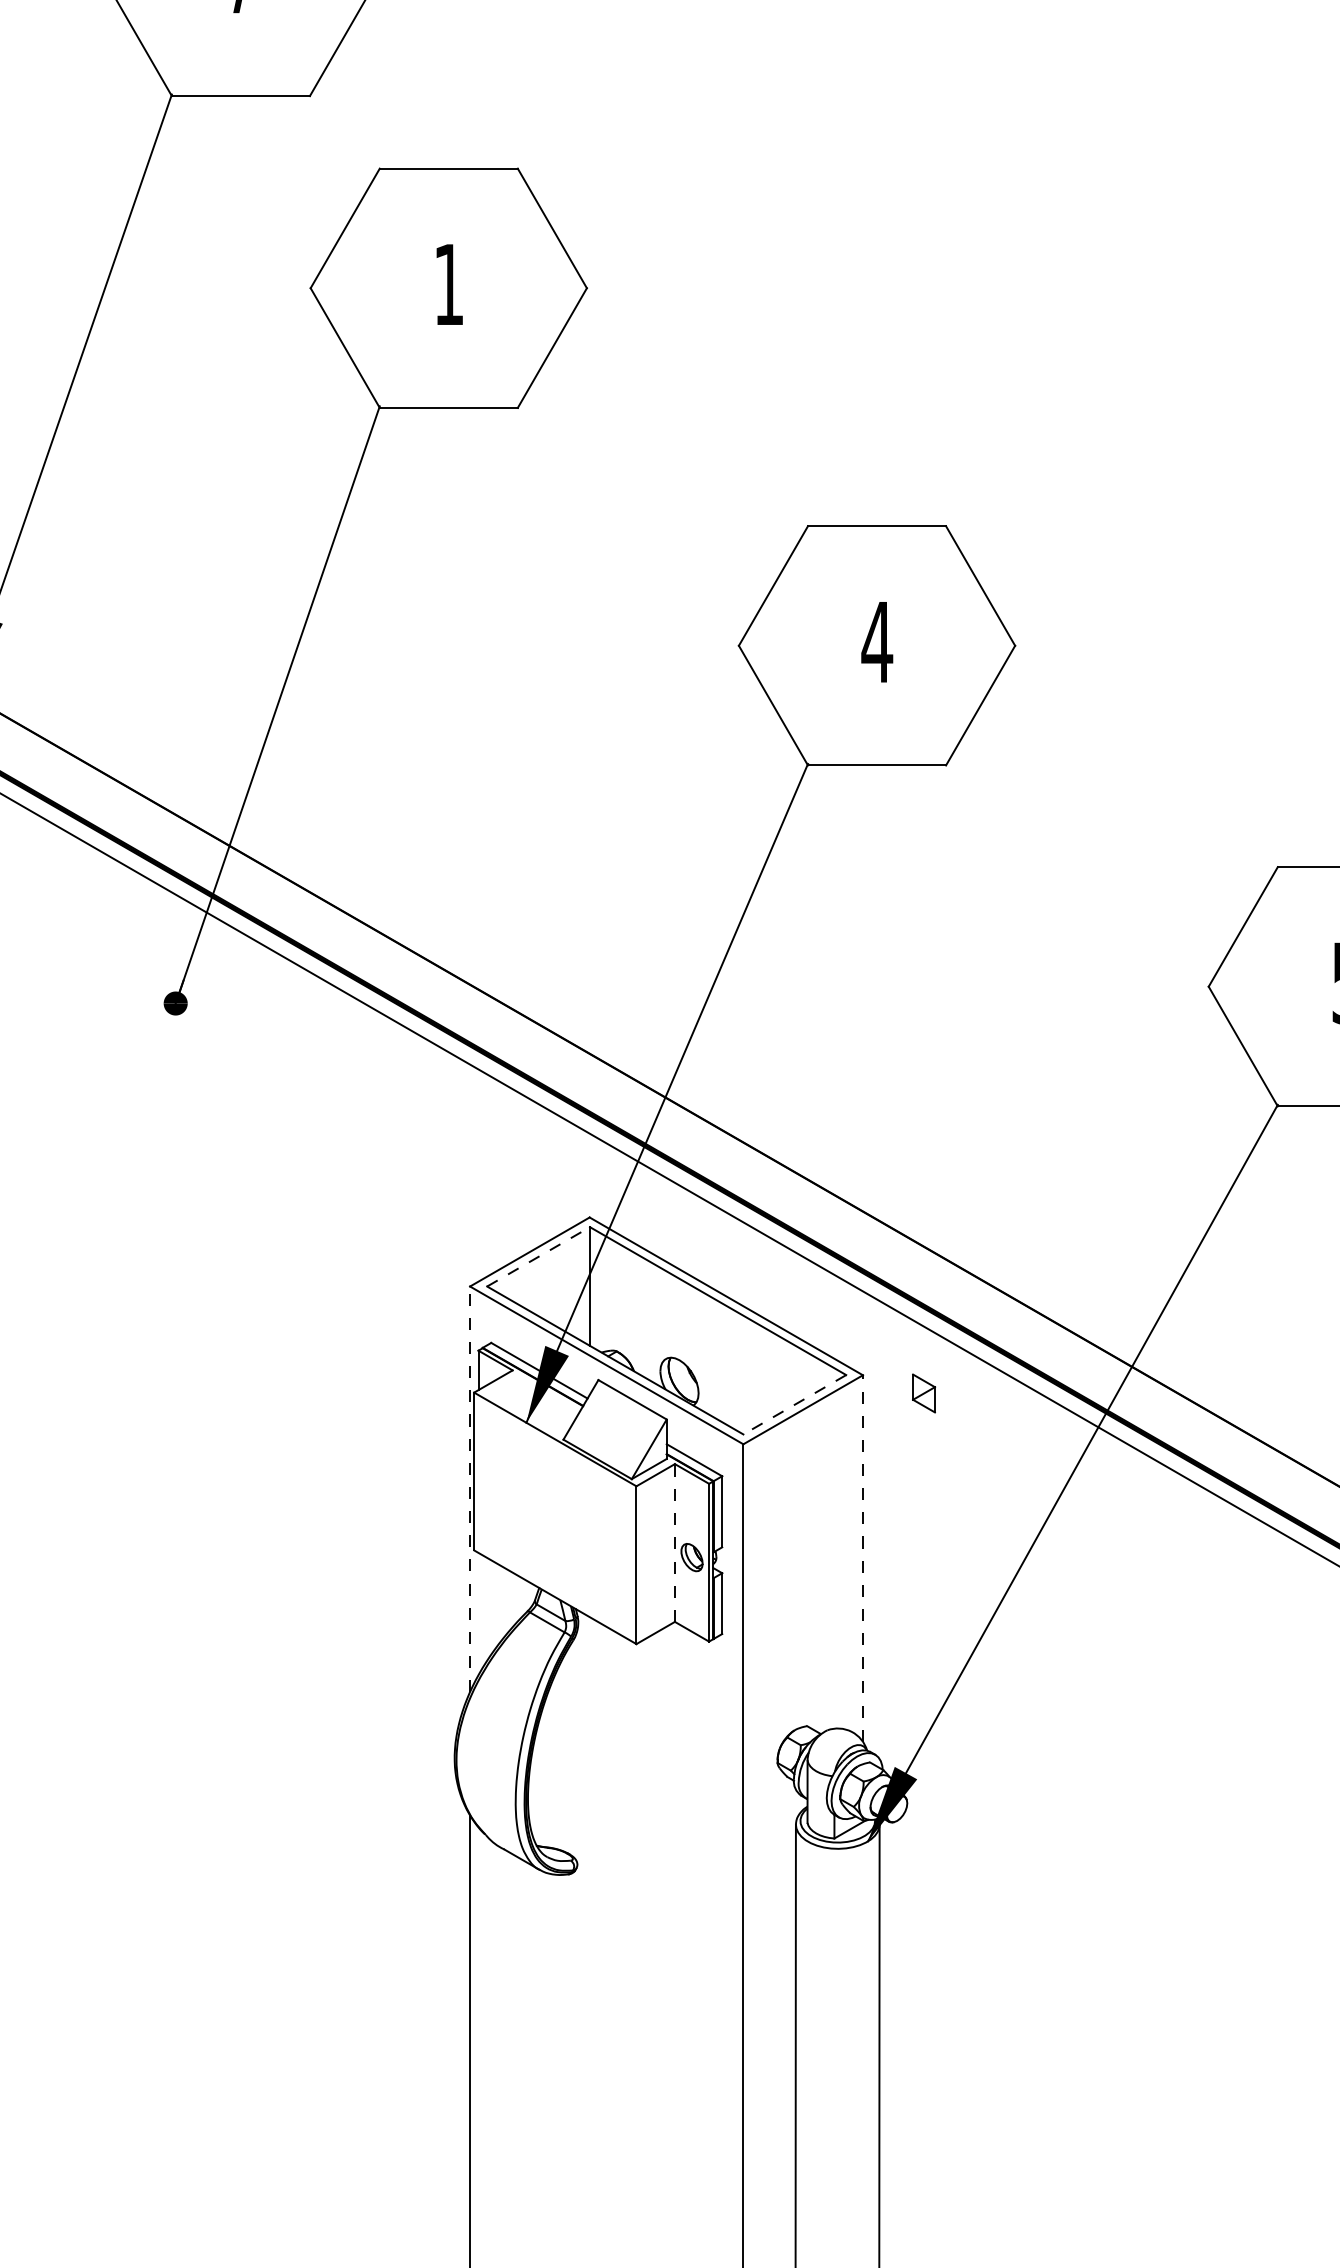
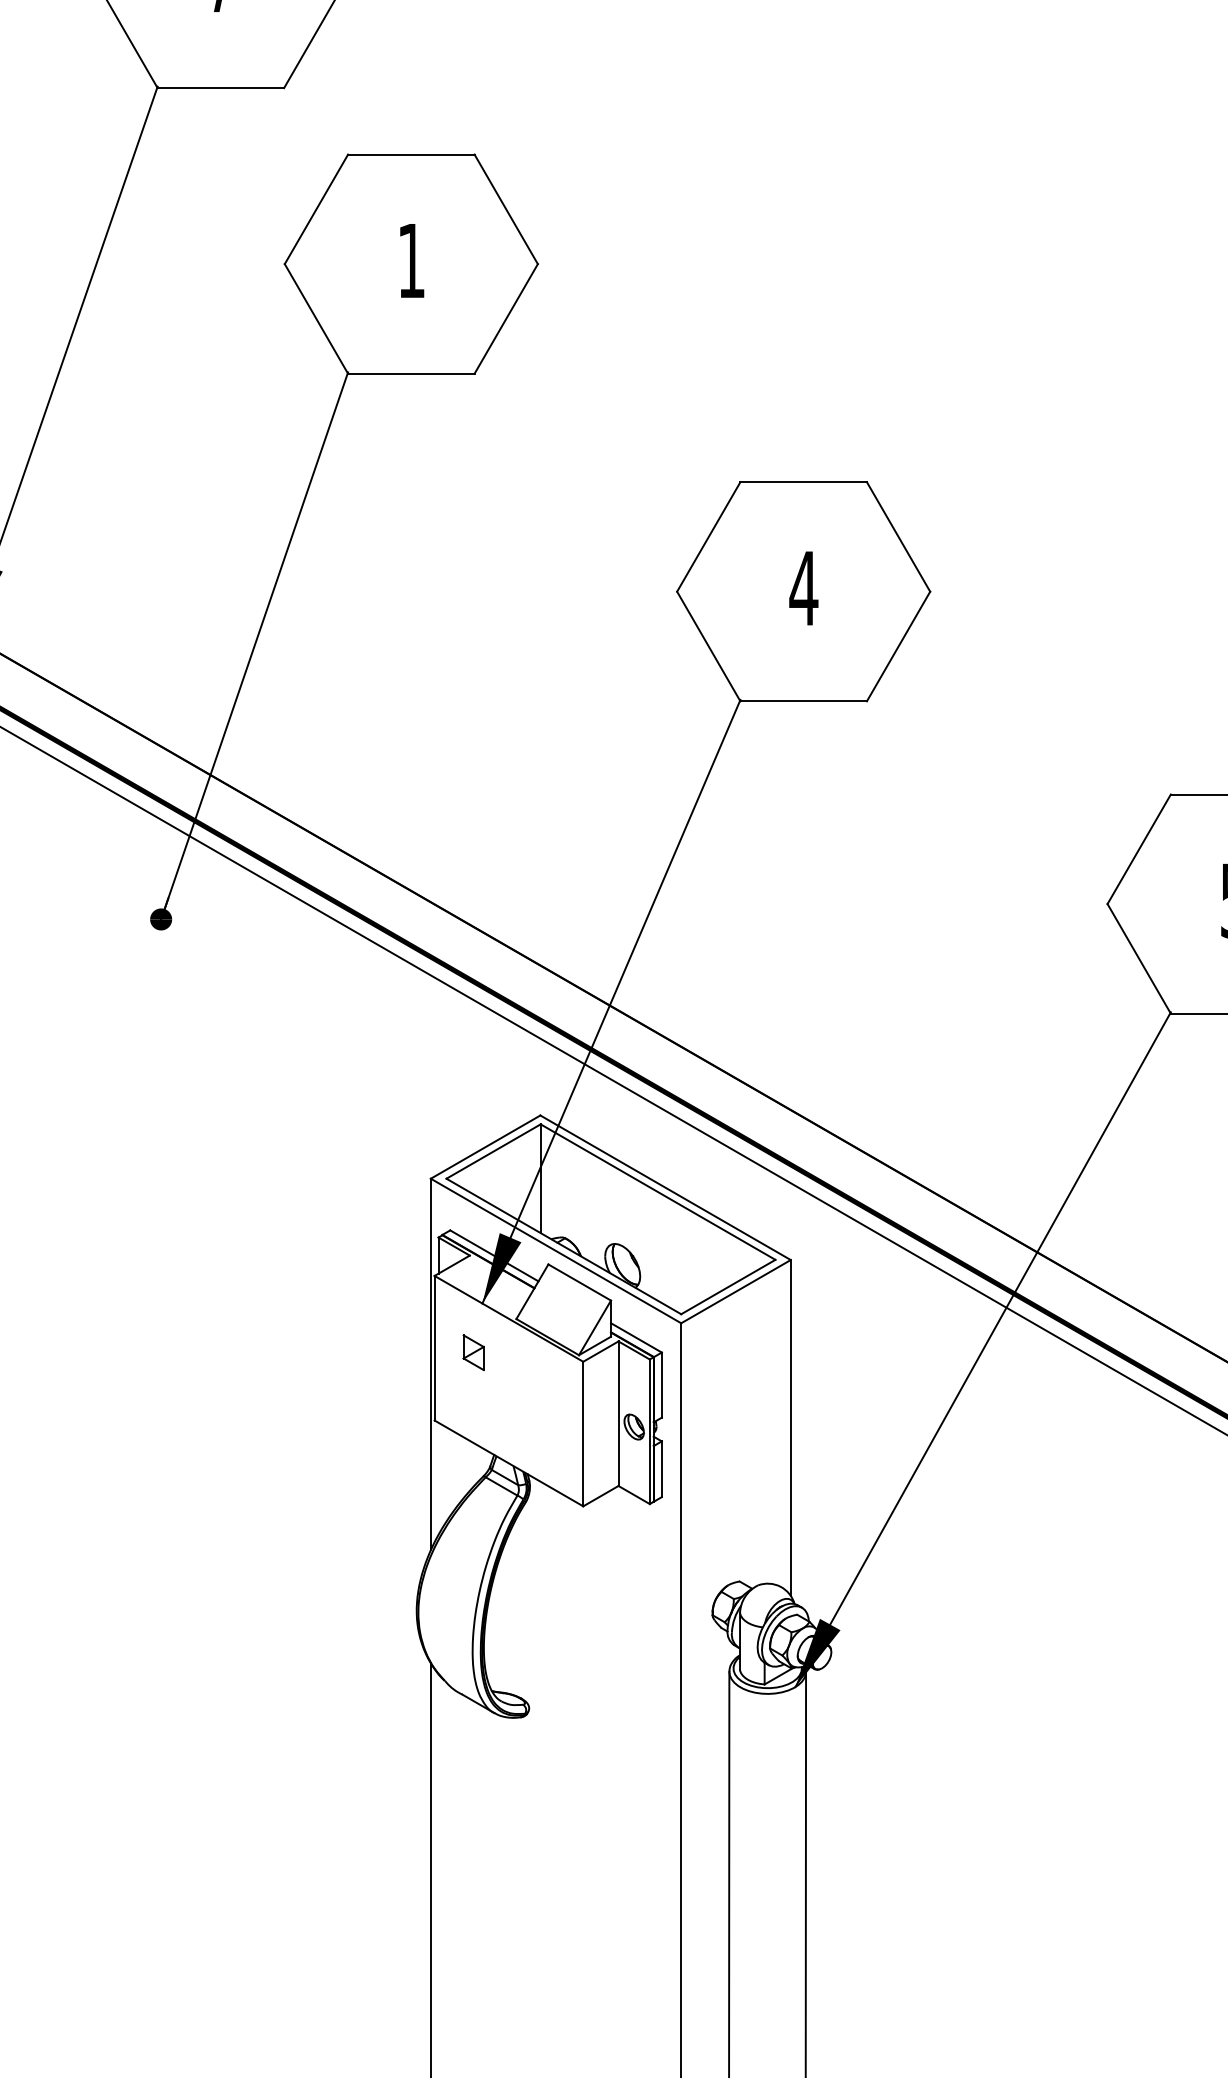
line: (539, 1256) -> (494, 1151), dashed -> solid
part: (923, 1393) -> (473, 1352), moved
line: (793, 1405) -> (727, 1287), dashed -> solid
line: (469, 1489) -> (430, 1364), dashed -> solid
line: (674, 1542) -> (618, 1413), dashed -> solid
line: (862, 1558) -> (790, 1427), dashed -> solid

